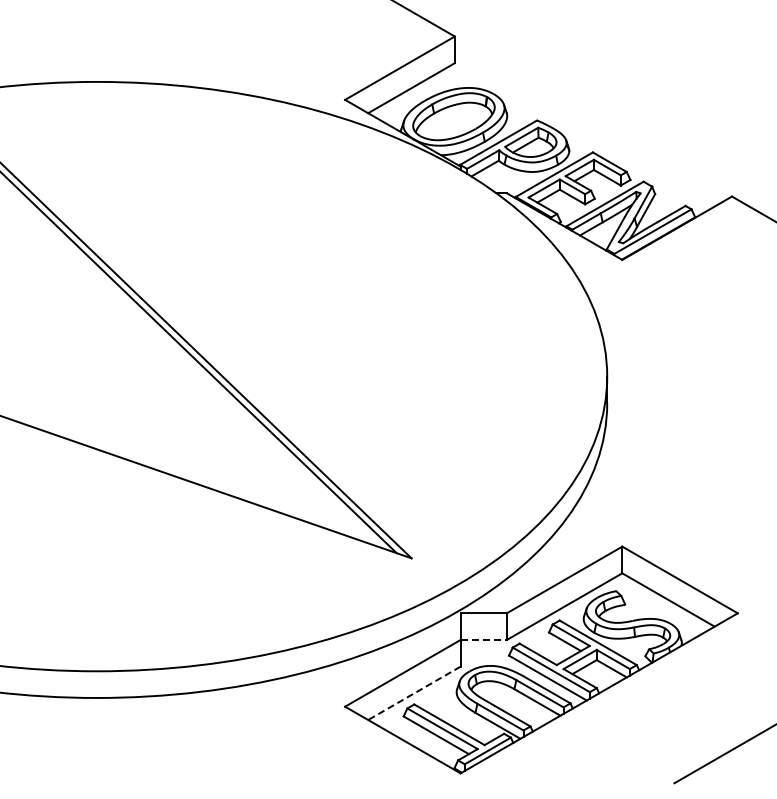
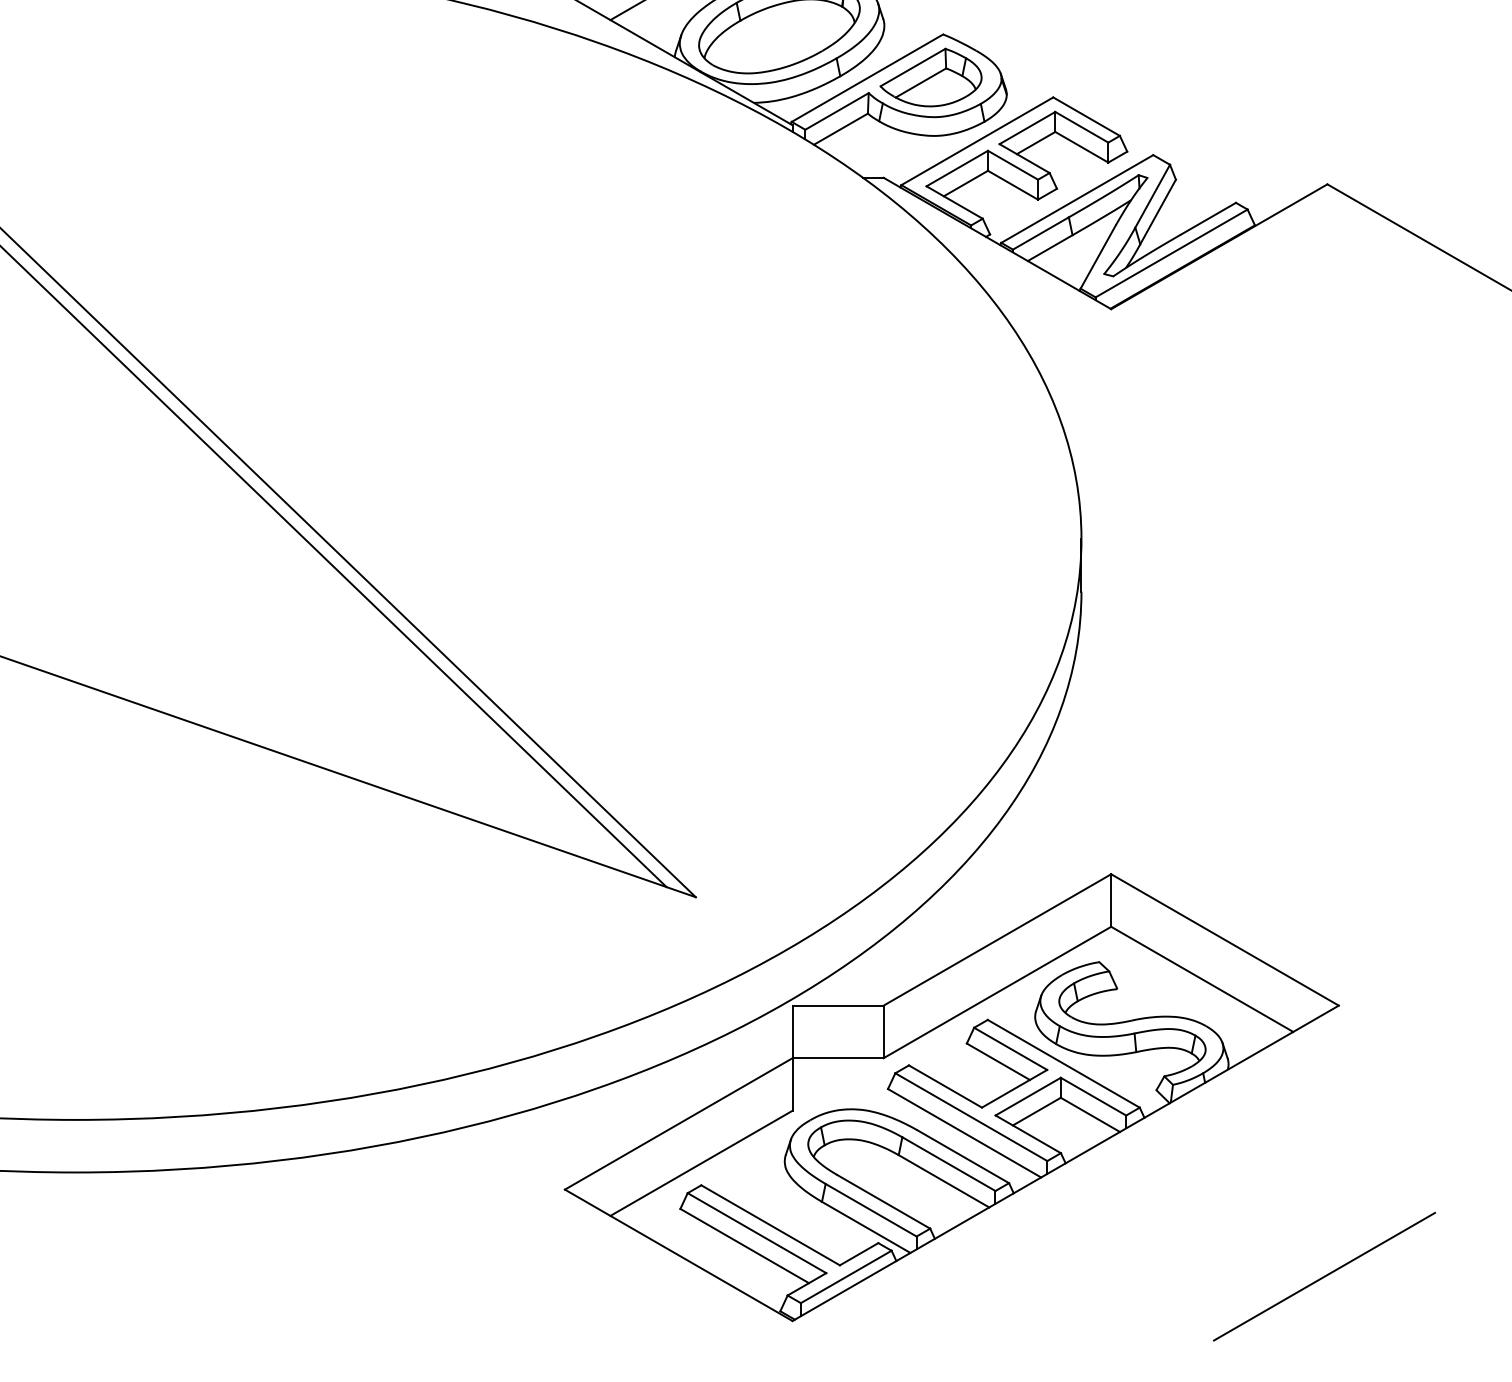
line: (484, 639) -> (839, 1057), dashed -> solid
line: (413, 693) -> (699, 1163), dashed -> solid

